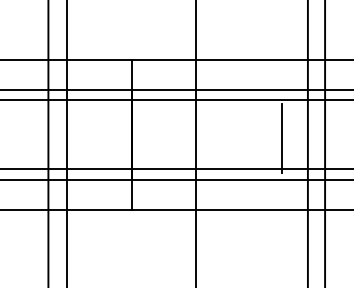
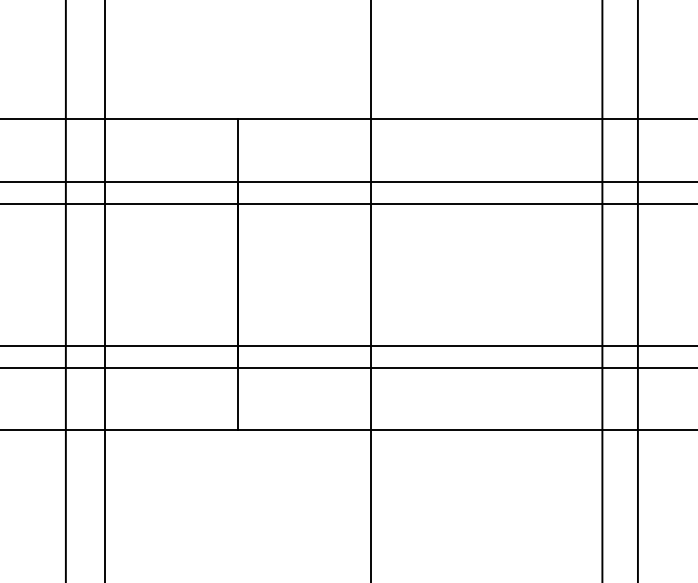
line: (282, 137) -> (549, 280), removed

